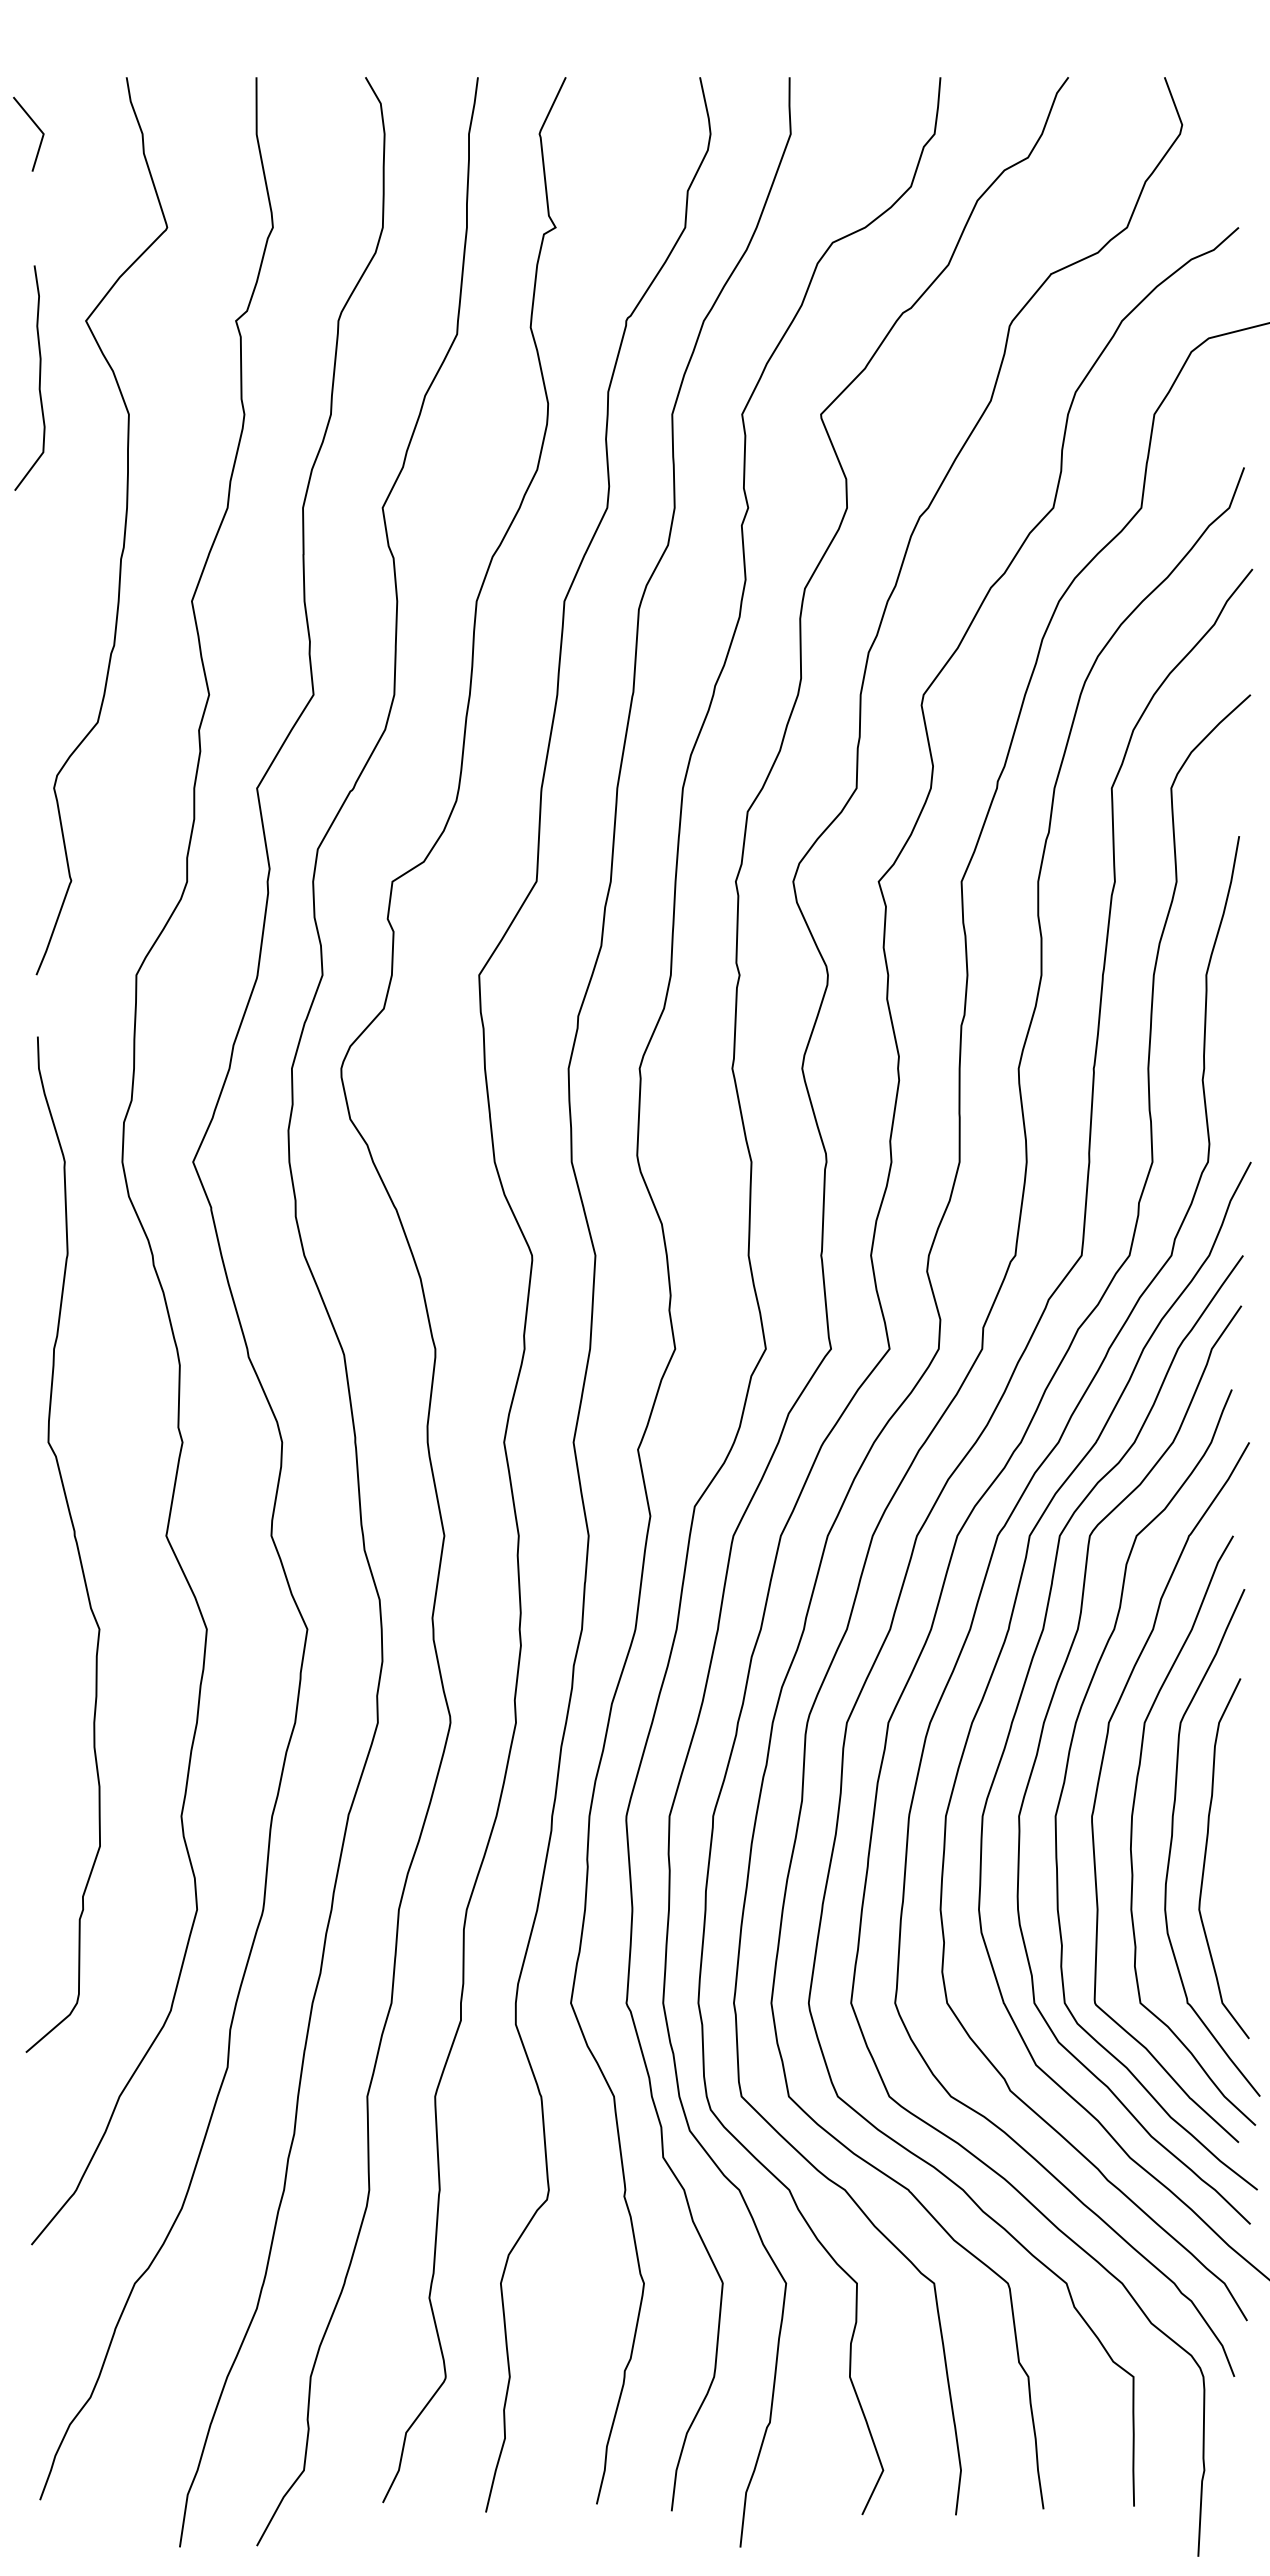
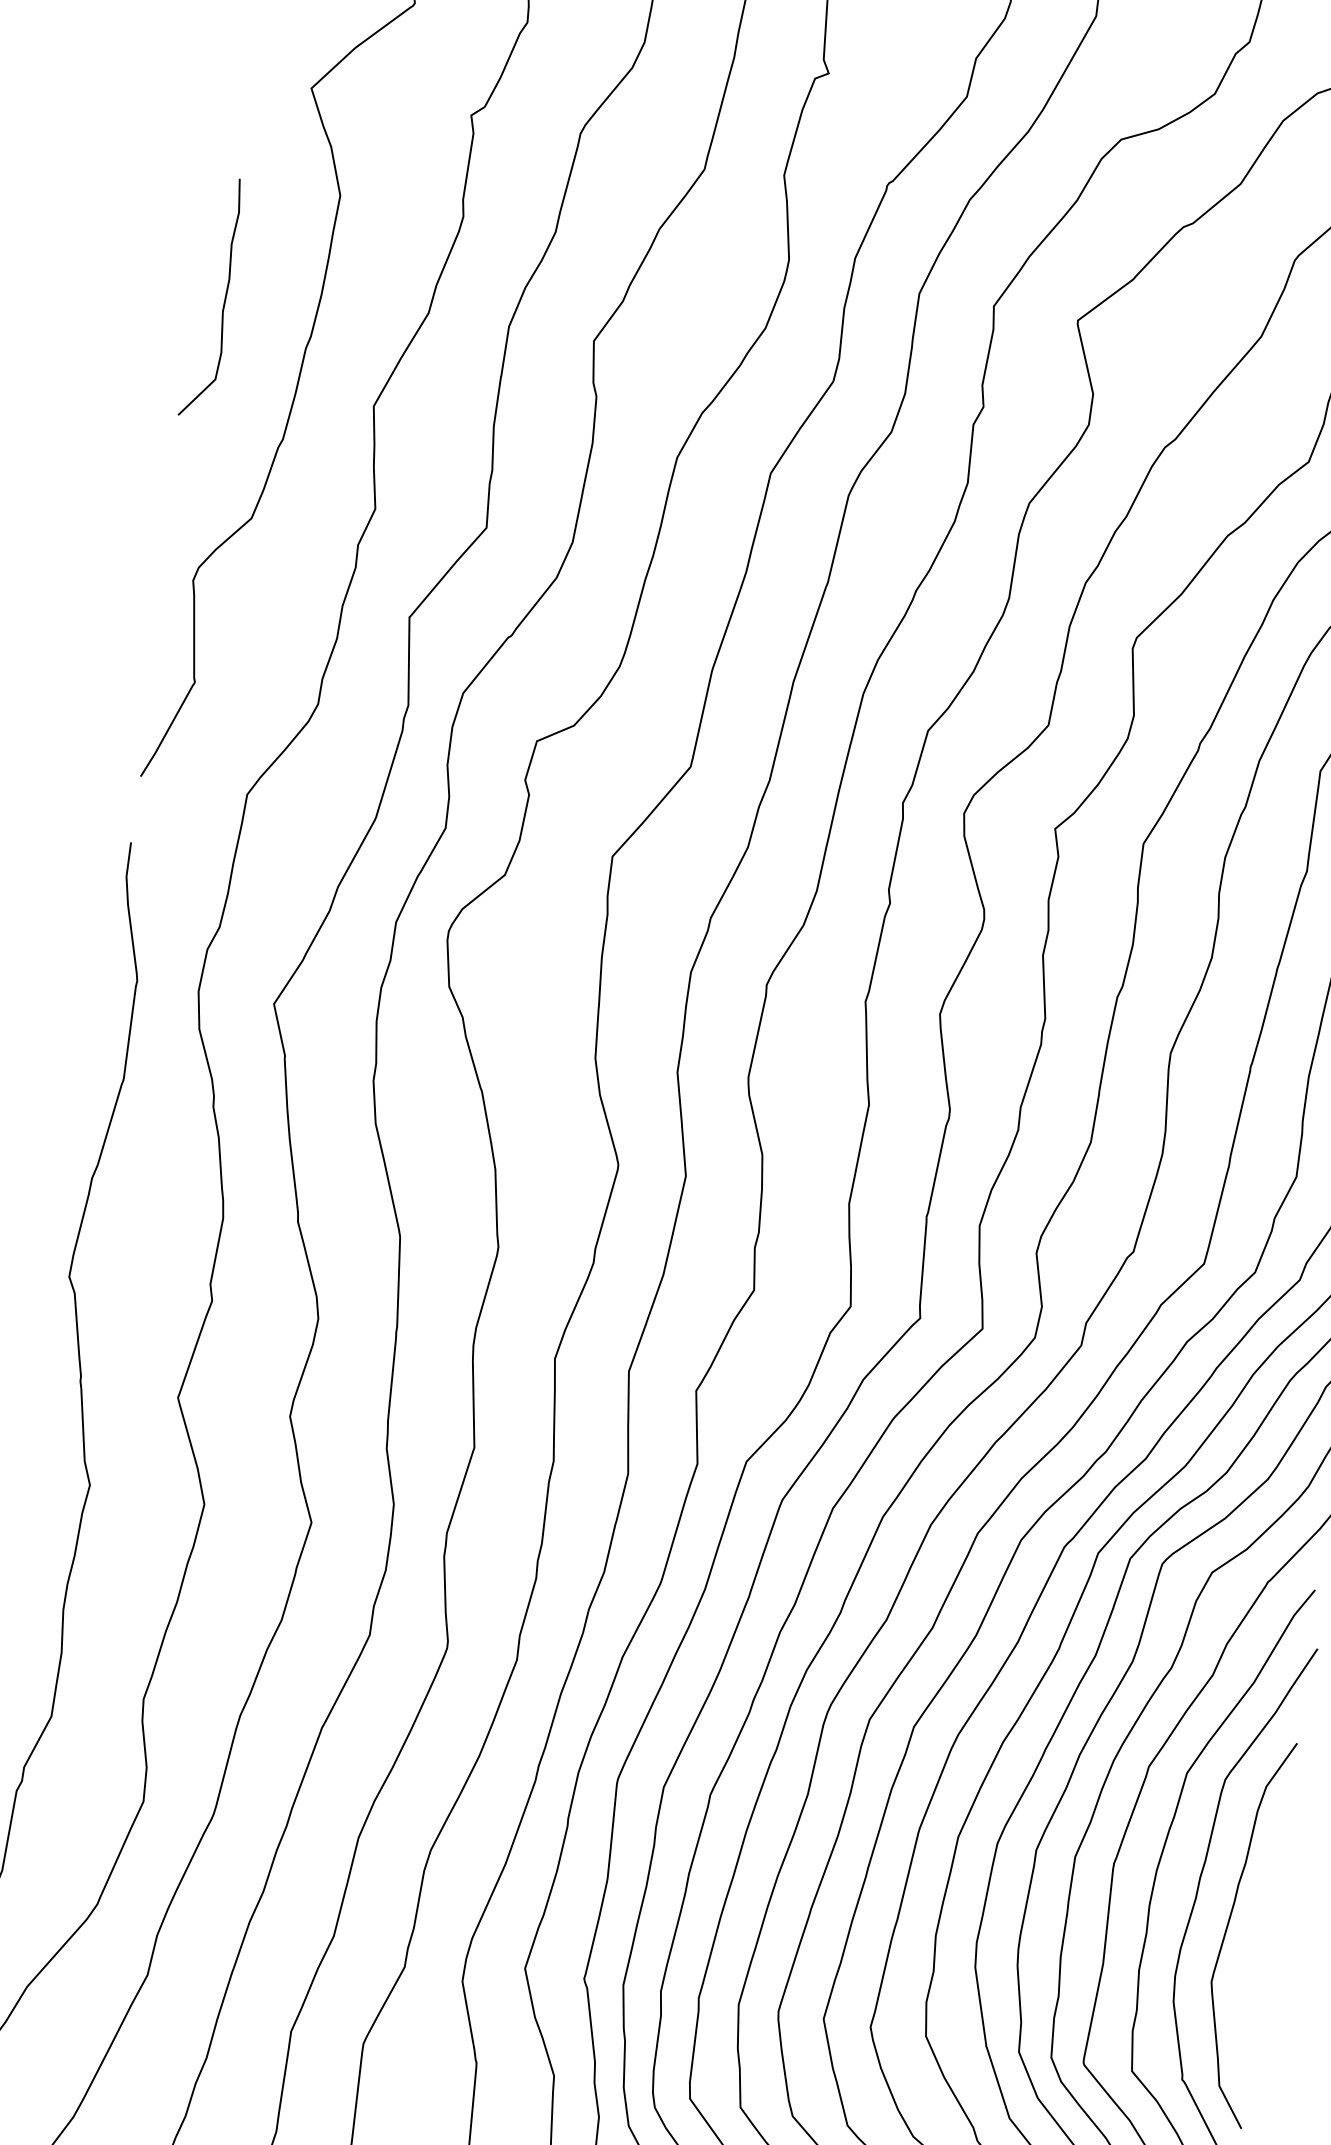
curve: (39, 377) -> (224, 299), moved

